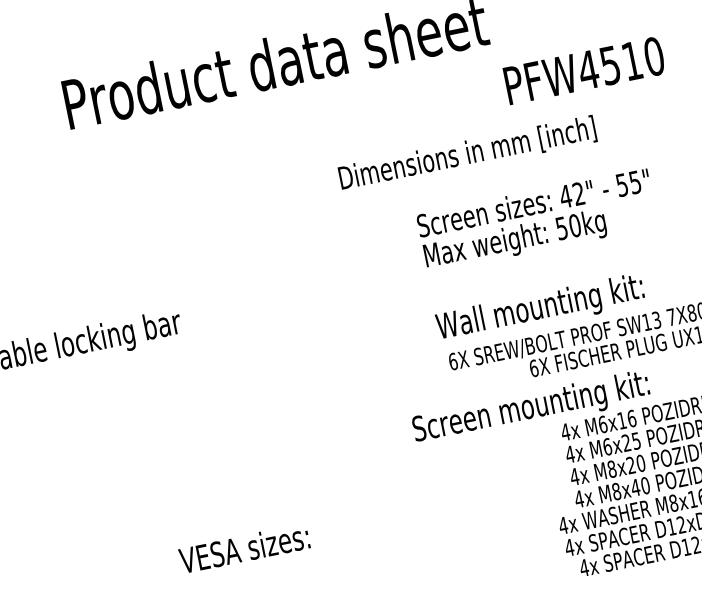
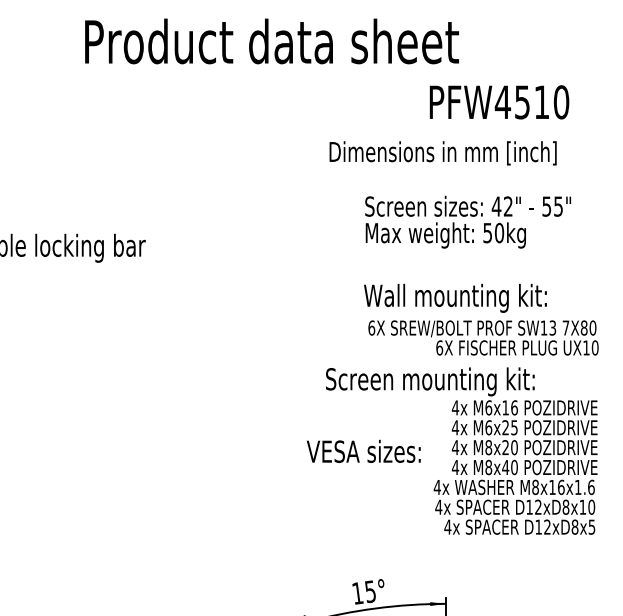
text: (584, 70) -> (499, 102), moved
text: (466, 154) -> (442, 153), moved
text: (243, 547) -> (363, 450), moved

